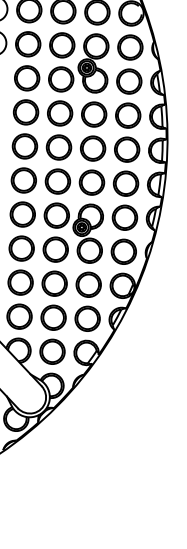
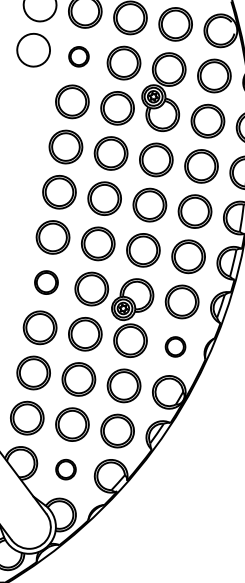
part: (28, 44) -> (79, 56), size x0.6
part: (22, 214) -> (46, 282), size x0.7
part: (123, 251) -> (175, 346), size x0.6
part: (52, 351) -> (66, 469), size x0.6

